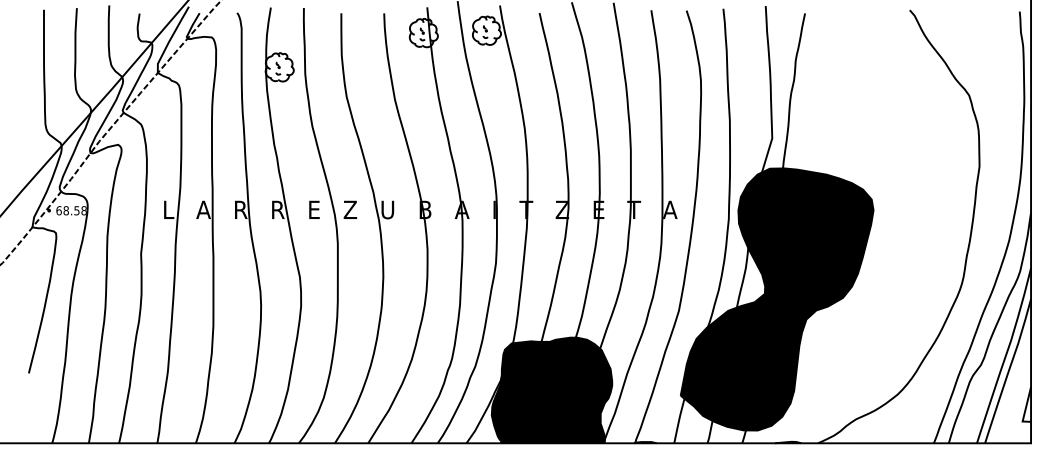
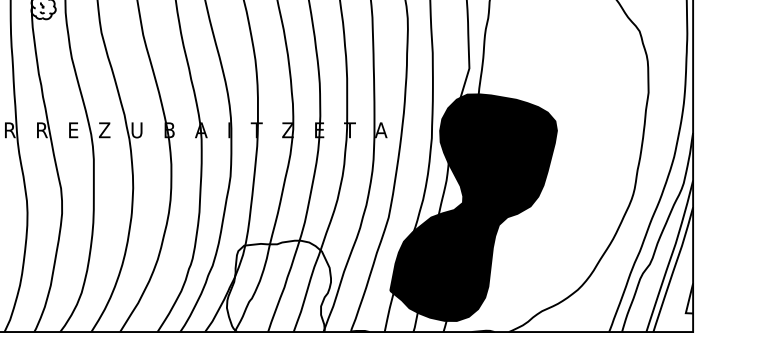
fill: (551, 390) -> (278, 286), removed

